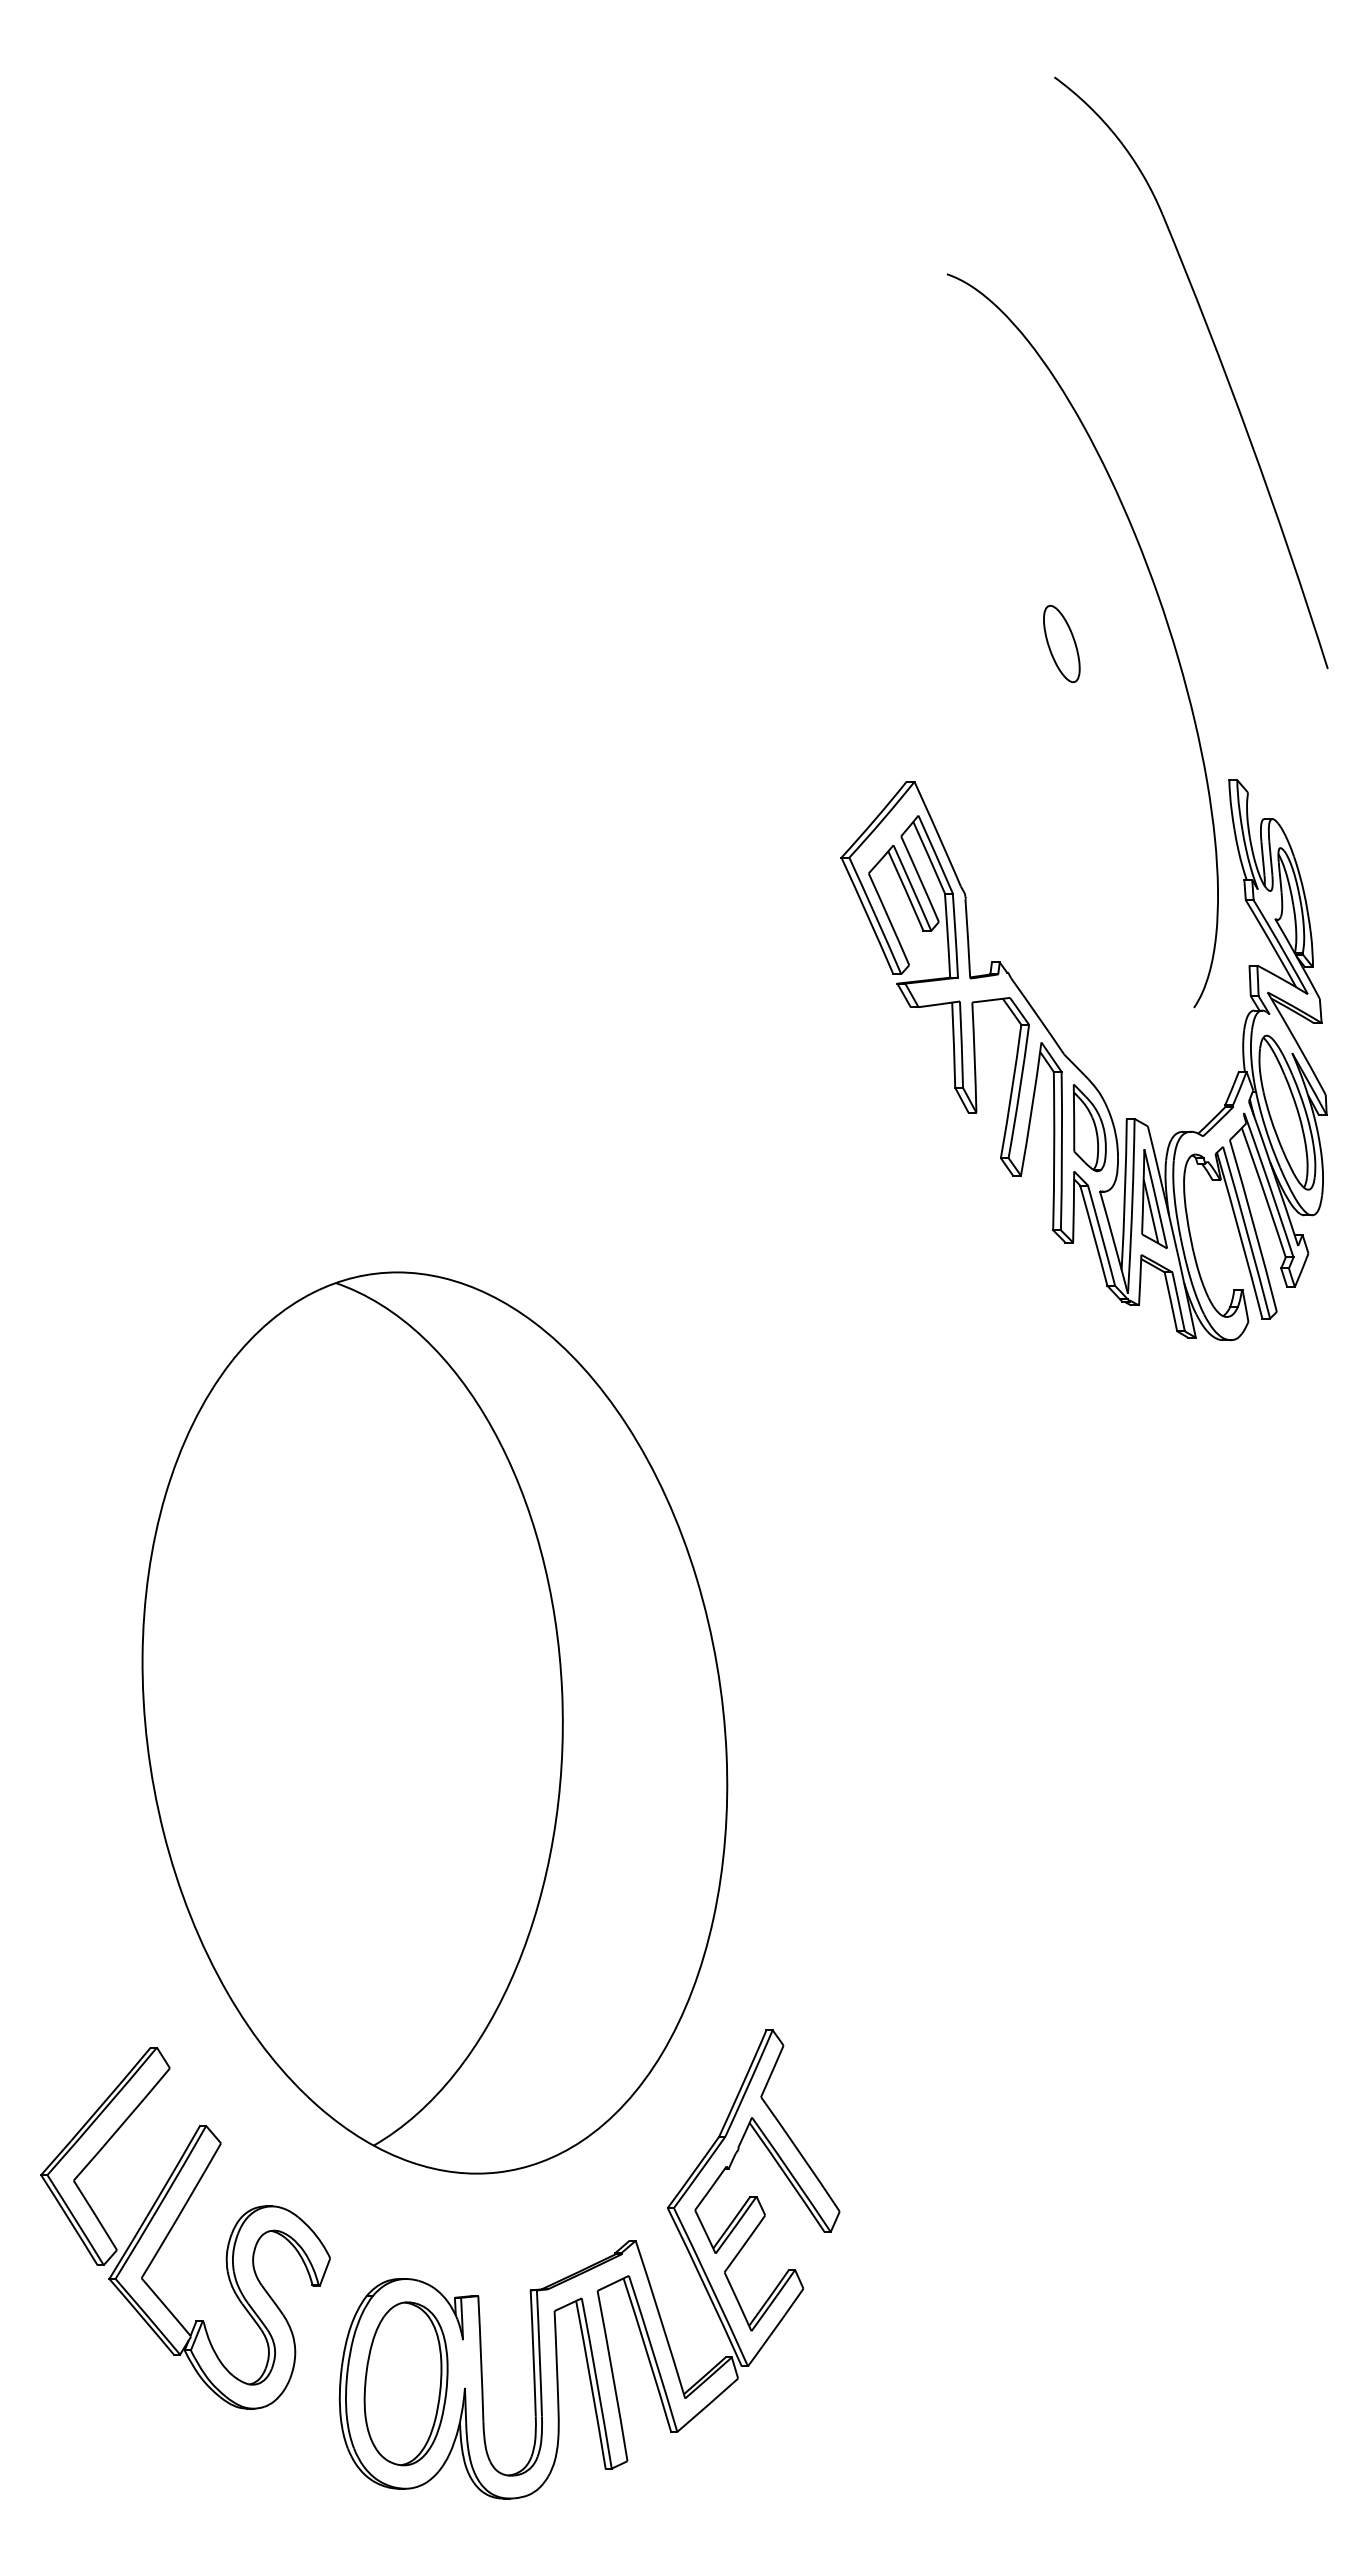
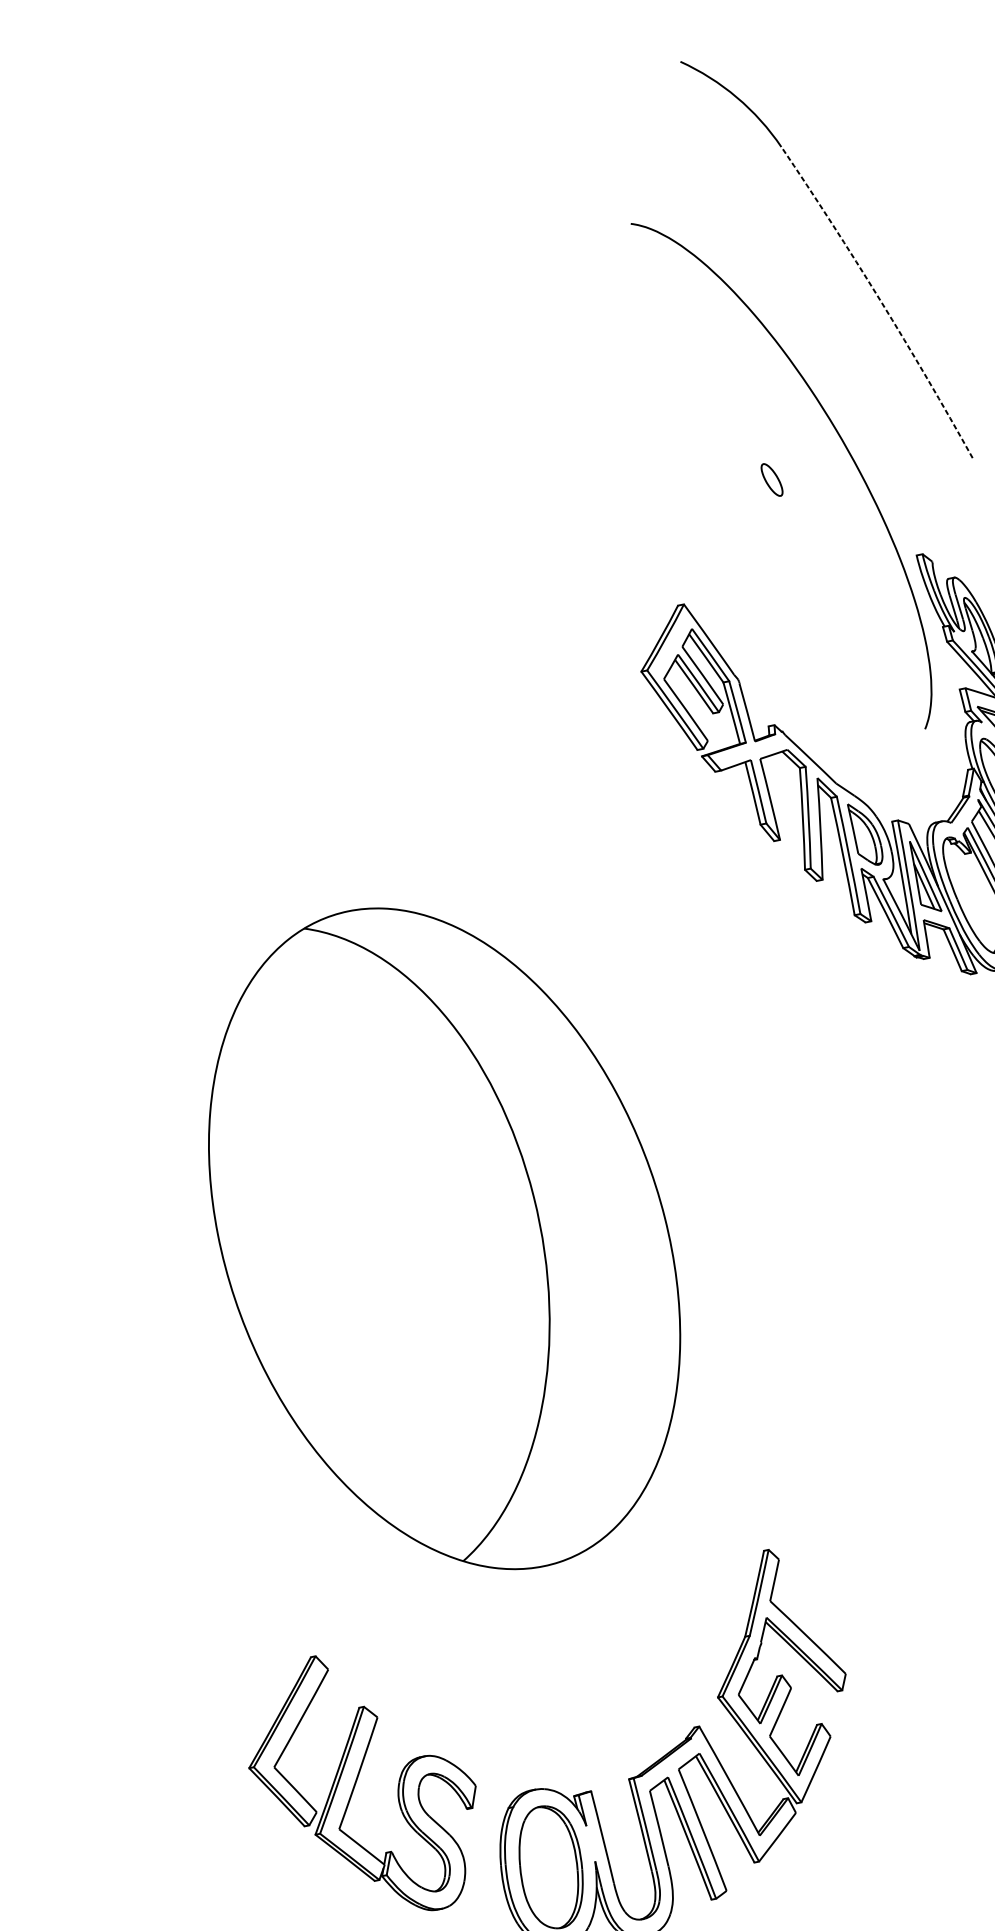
arc: (1250, 440) -> (880, 300), solid -> dashed
part: (1061, 643) -> (771, 479), size x0.6
part: (434, 1722) -> (443, 1238), moved

